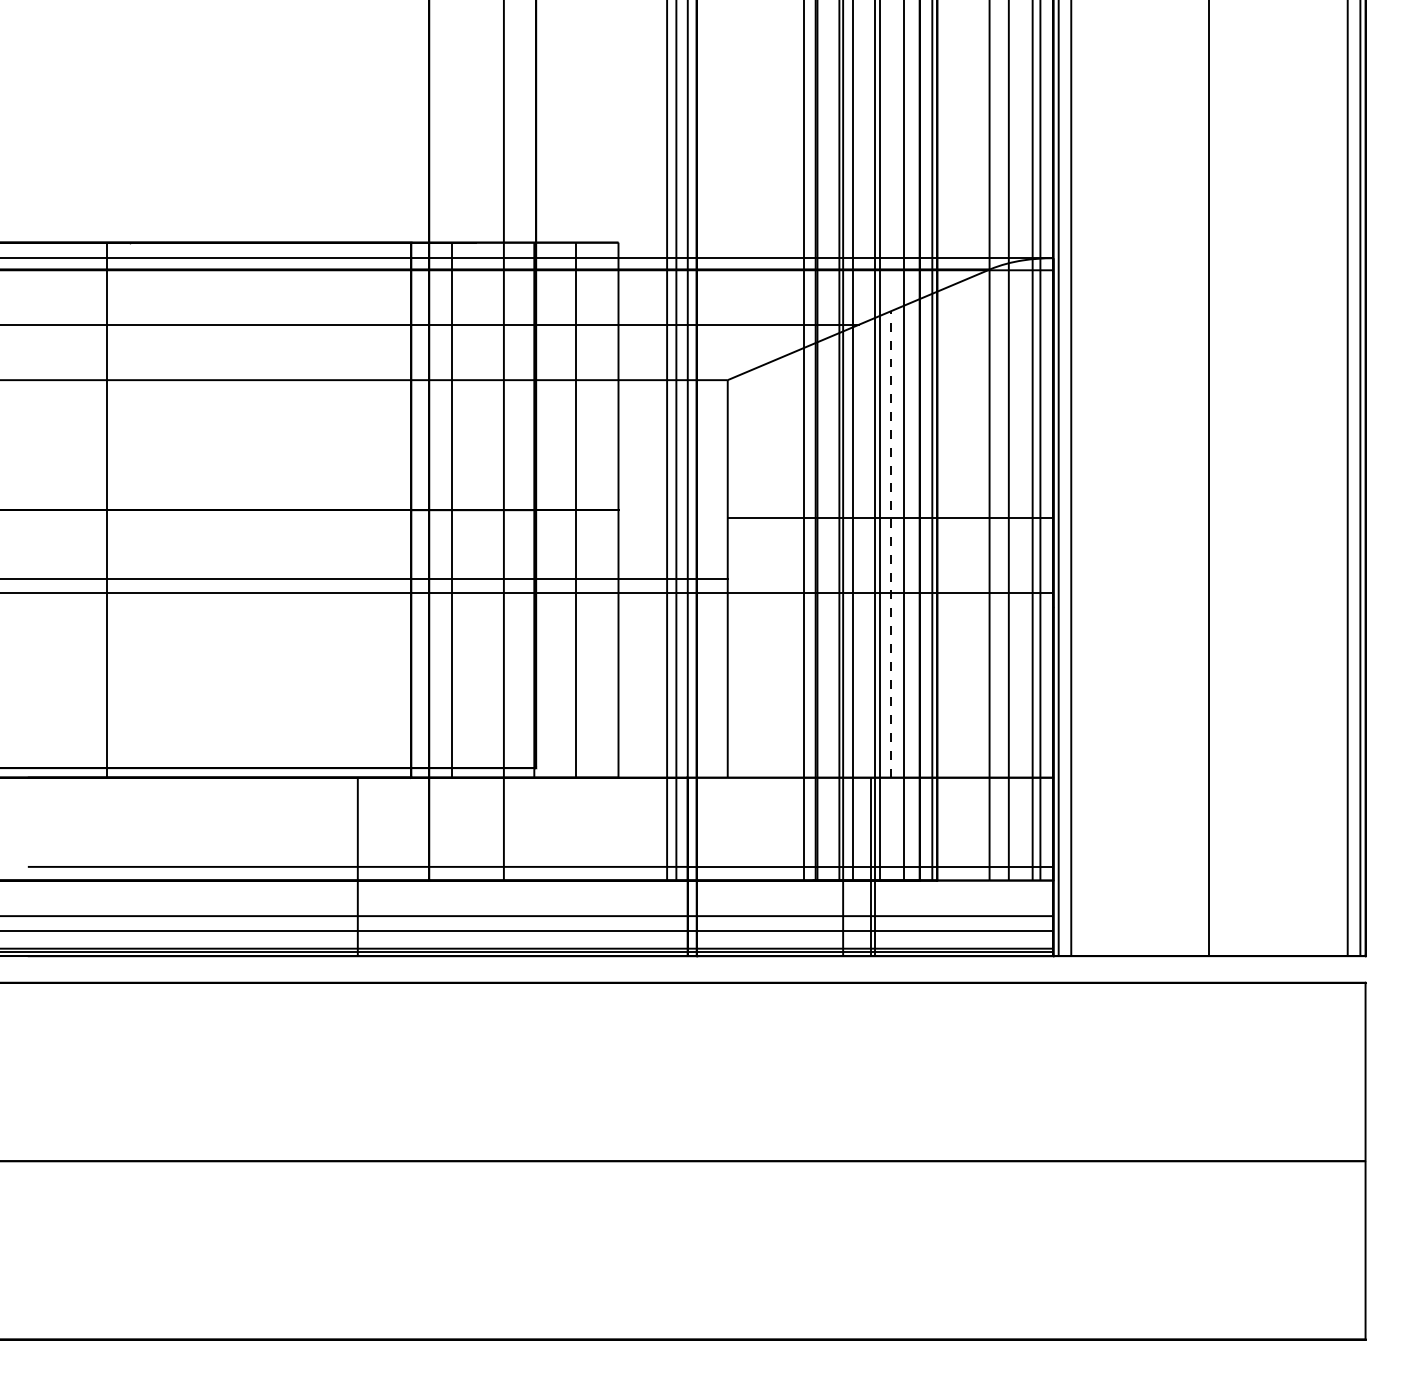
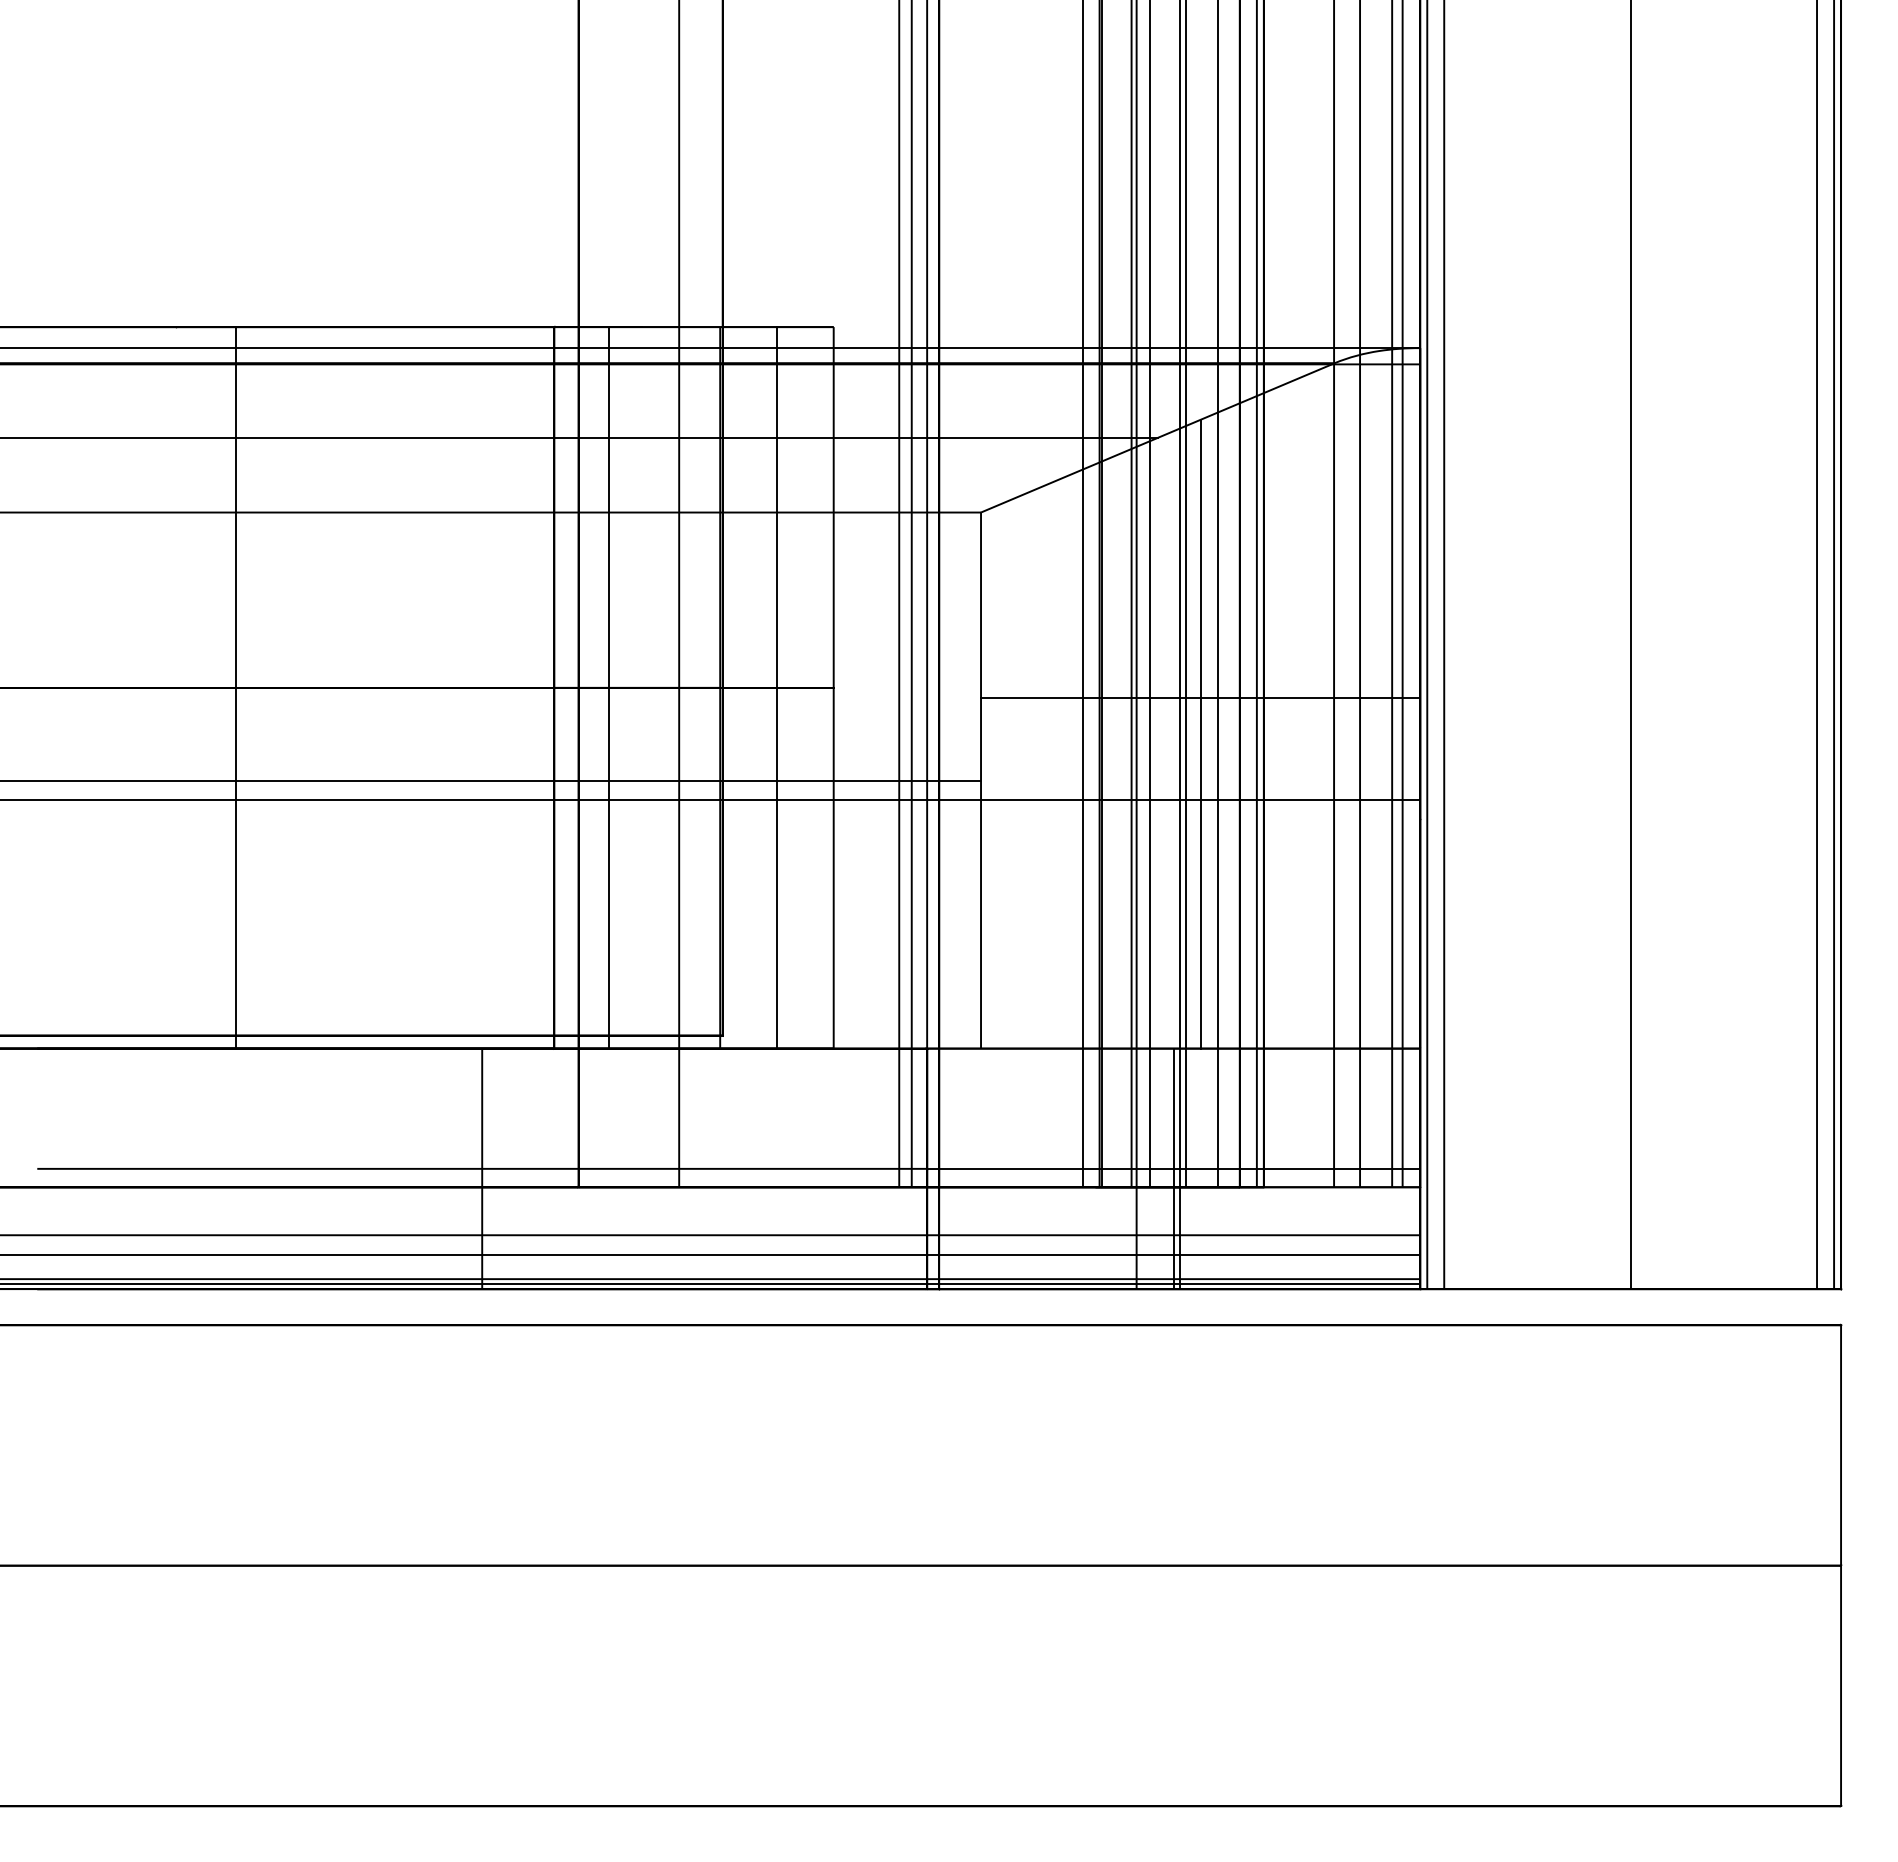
line: (106, 509) -> (235, 687), moved
line: (890, 544) -> (1200, 733), dashed -> solid

